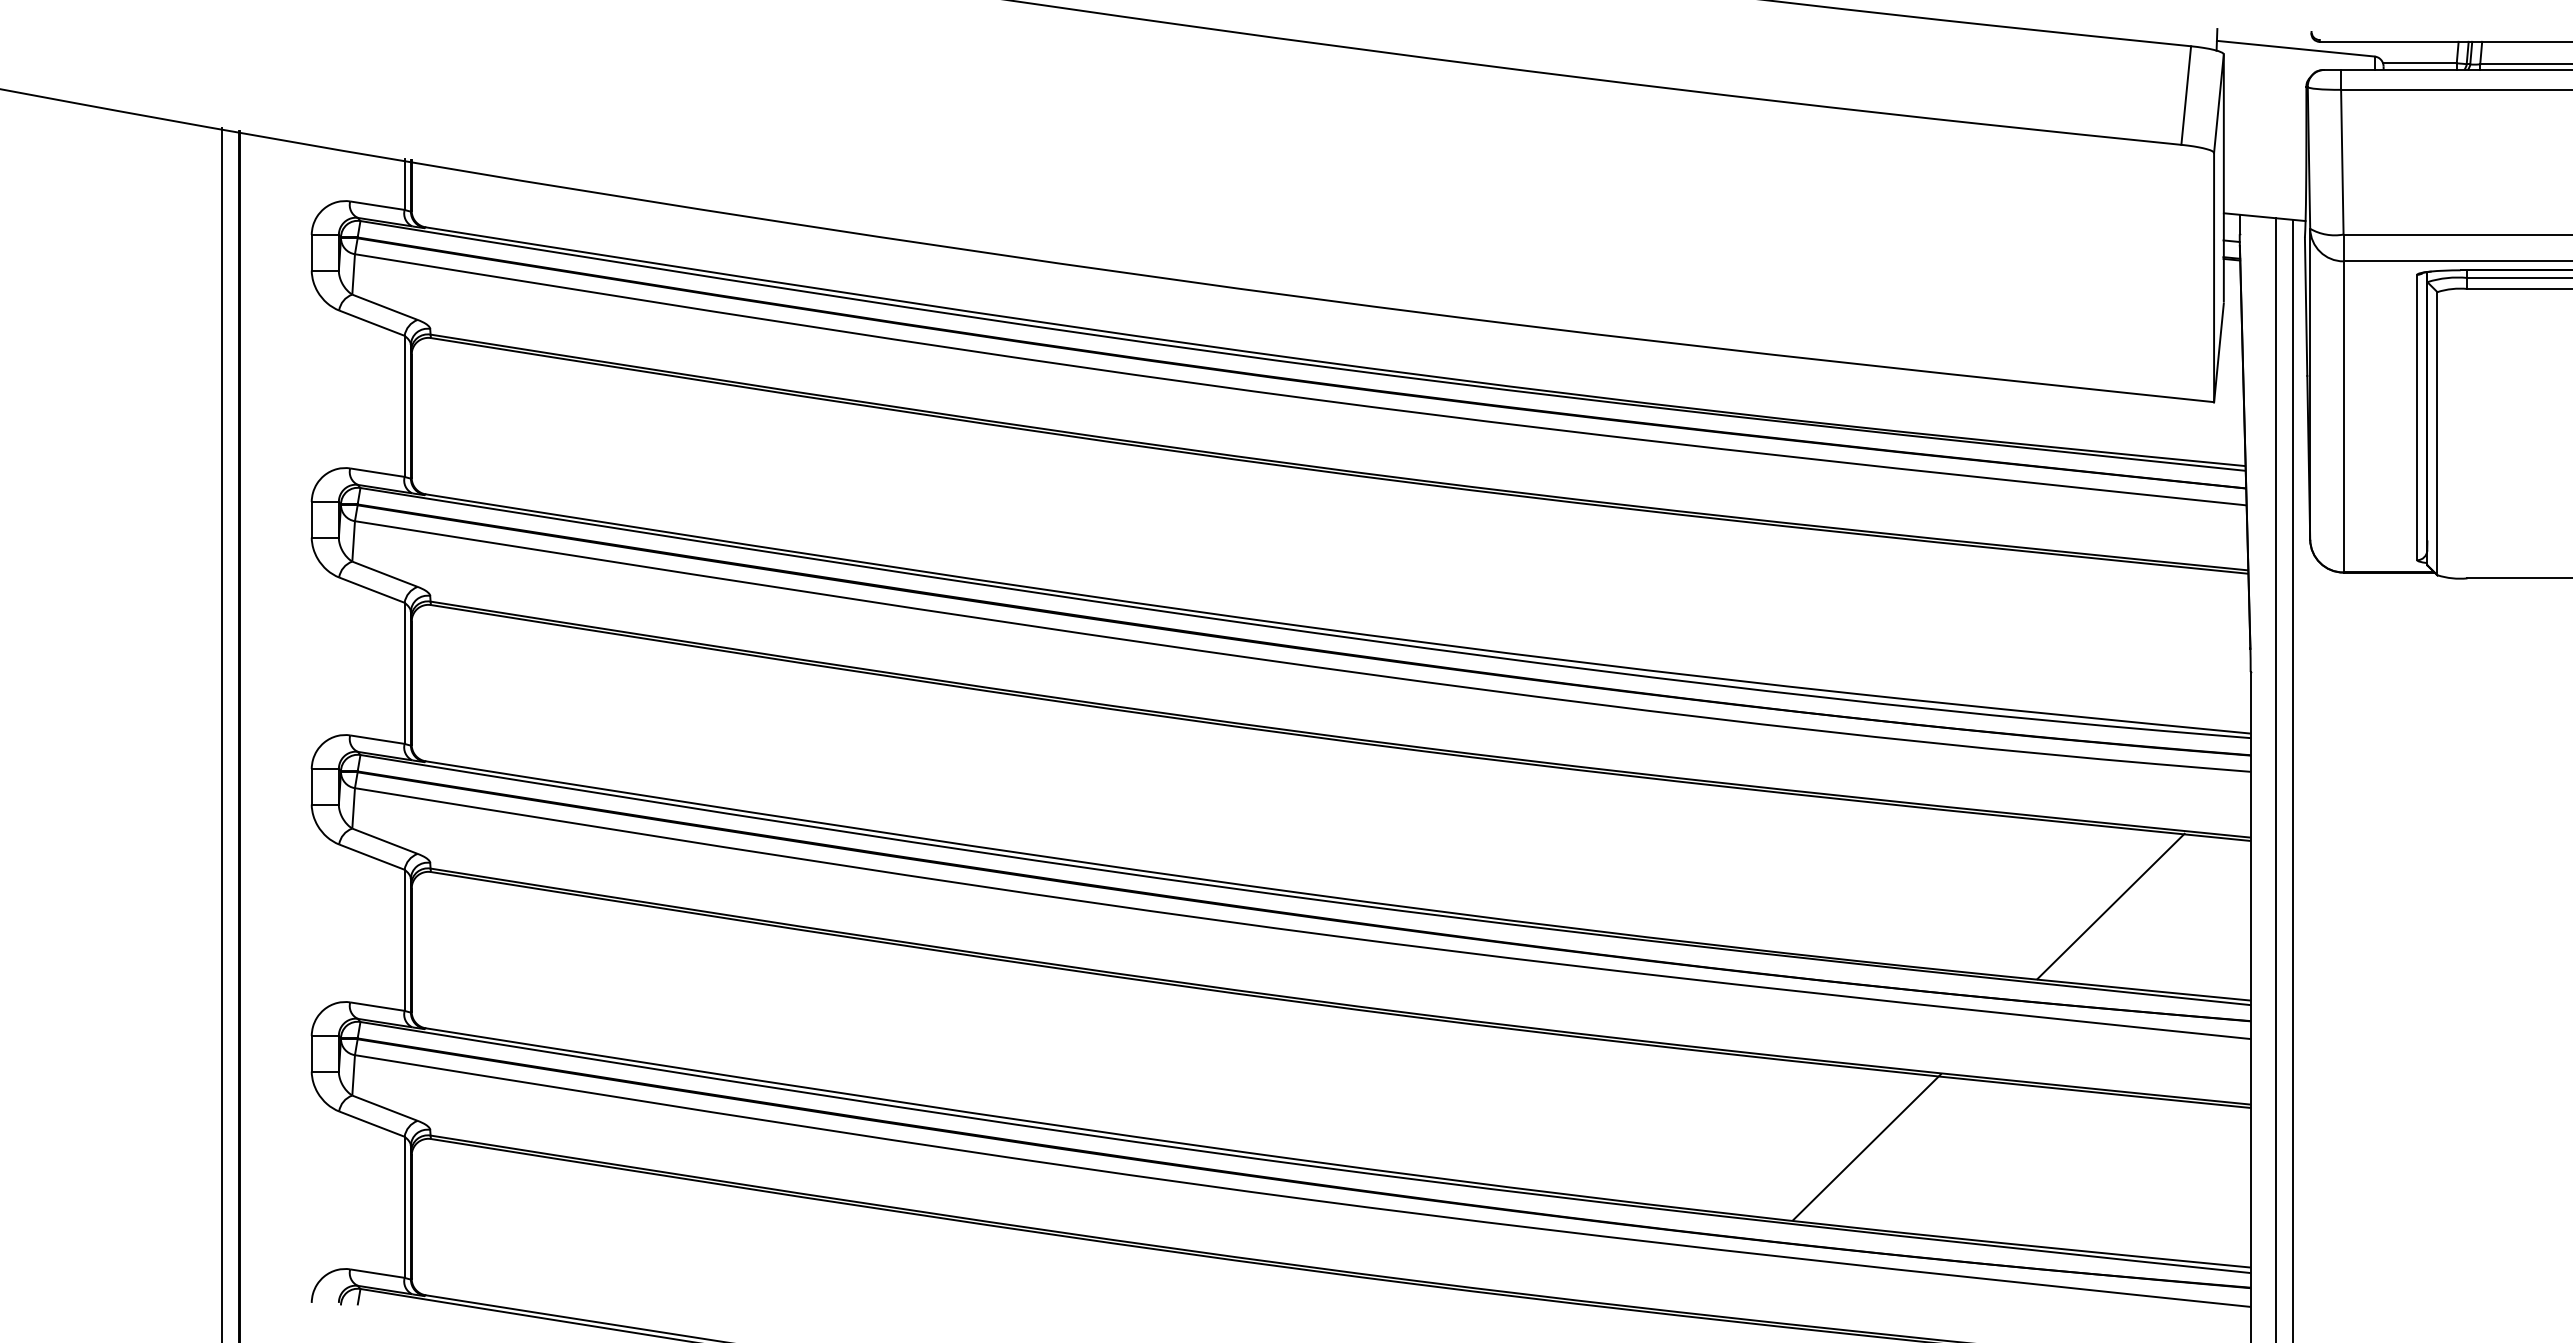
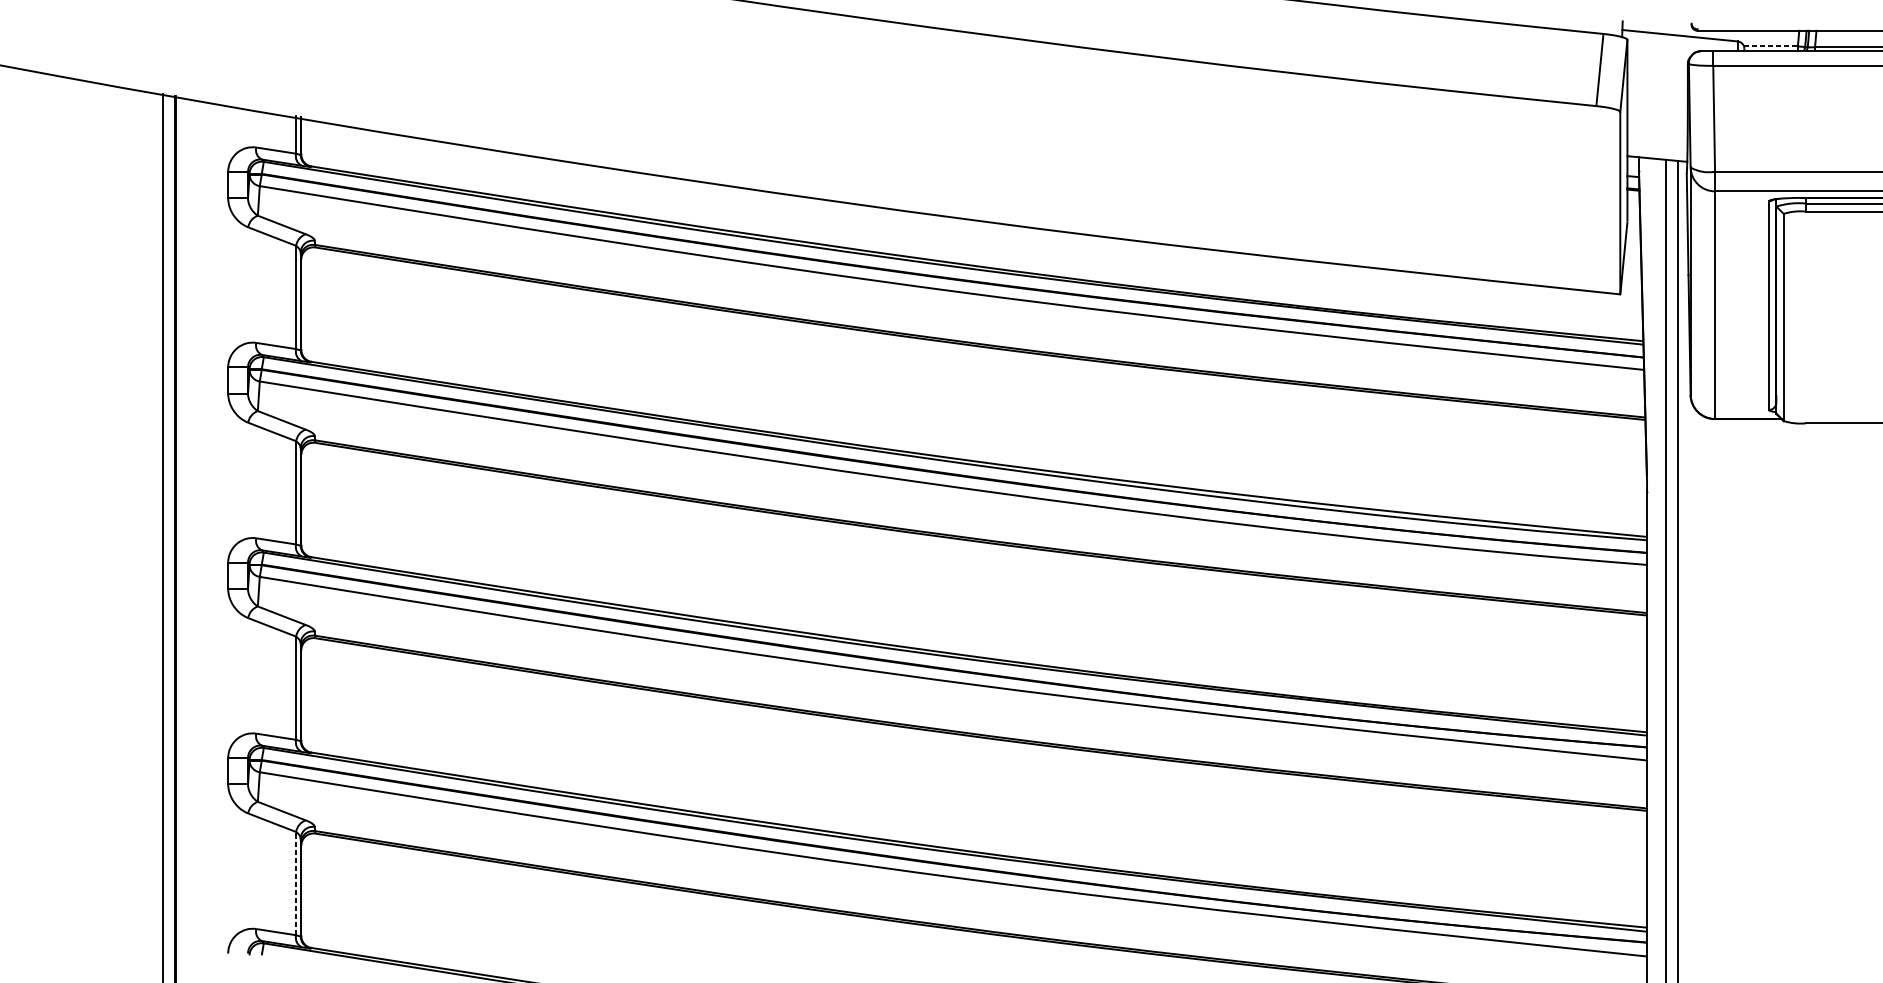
line: (2419, 63) -> (1770, 46), solid -> dashed
line: (2110, 906) -> (1544, 663), removed
line: (1866, 1147) -> (1365, 839), removed
line: (404, 1207) -> (296, 883), solid -> dashed

